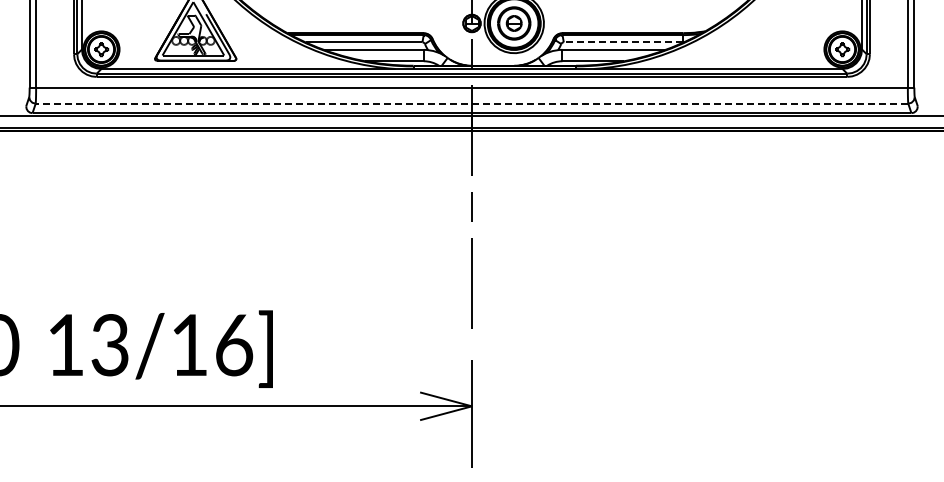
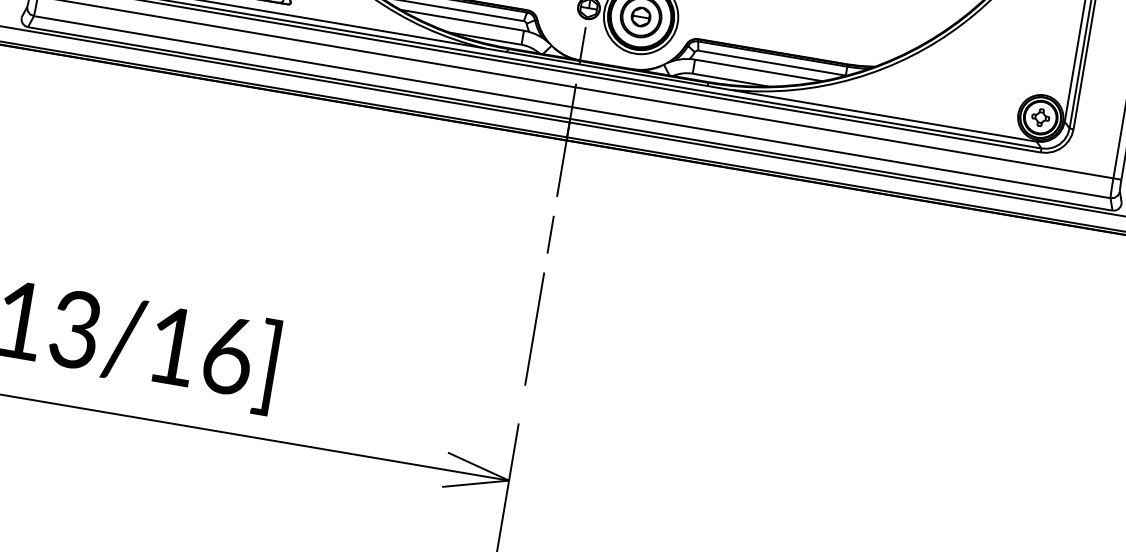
line: (623, 42) -> (771, 63), dashed -> solid
line: (471, 103) -> (571, 106), dashed -> solid

